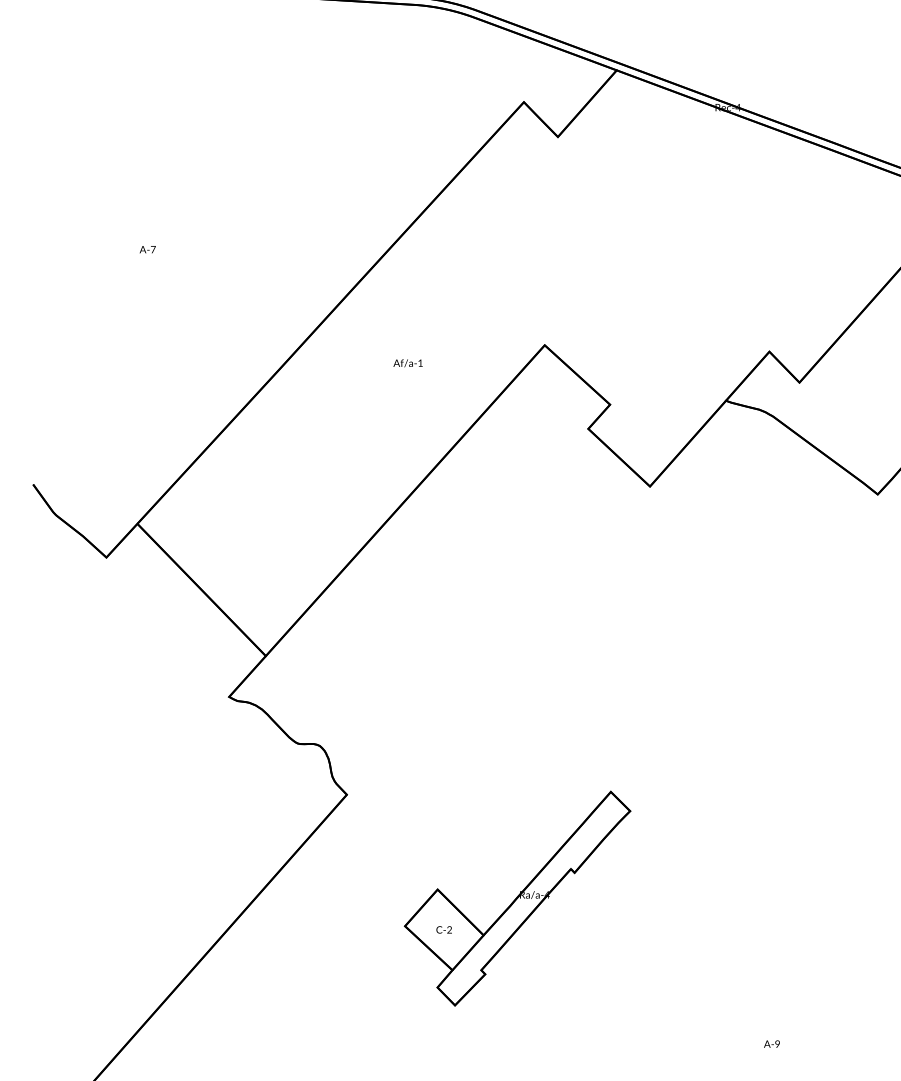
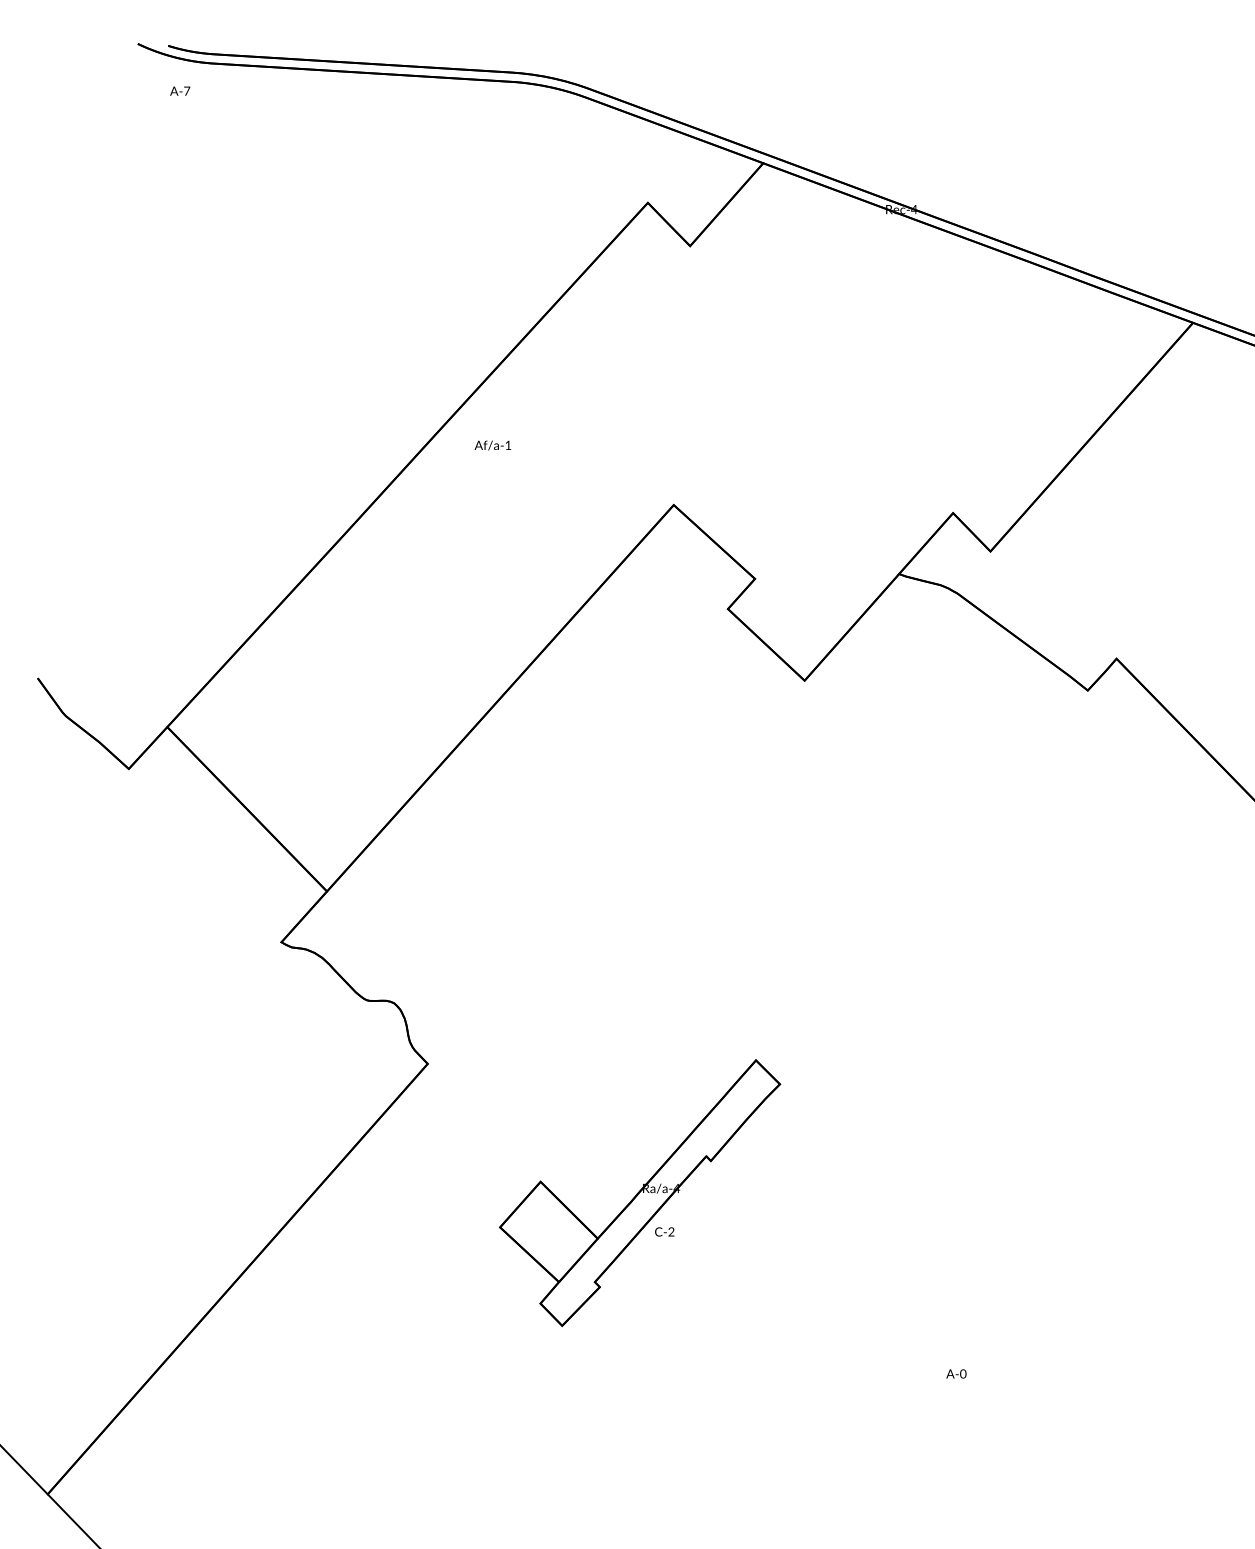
text: (148, 249) -> (180, 90), moved
text: (407, 363) -> (492, 445), moved
text: (444, 929) -> (664, 1231), moved
text: (777, 1044) -> (963, 1374), A-9 -> A-0

